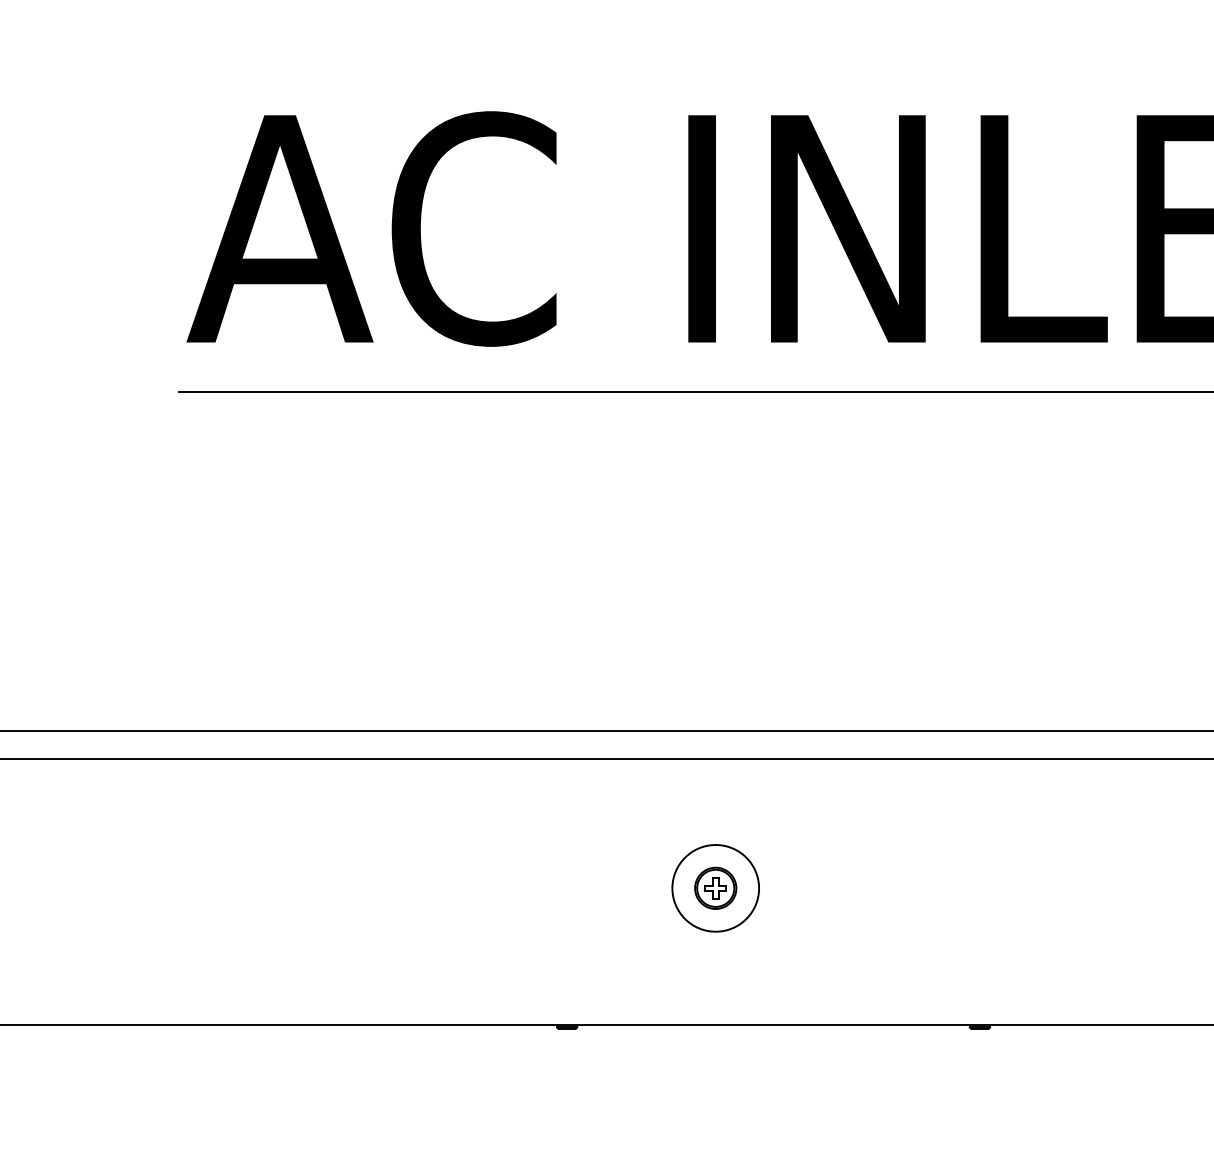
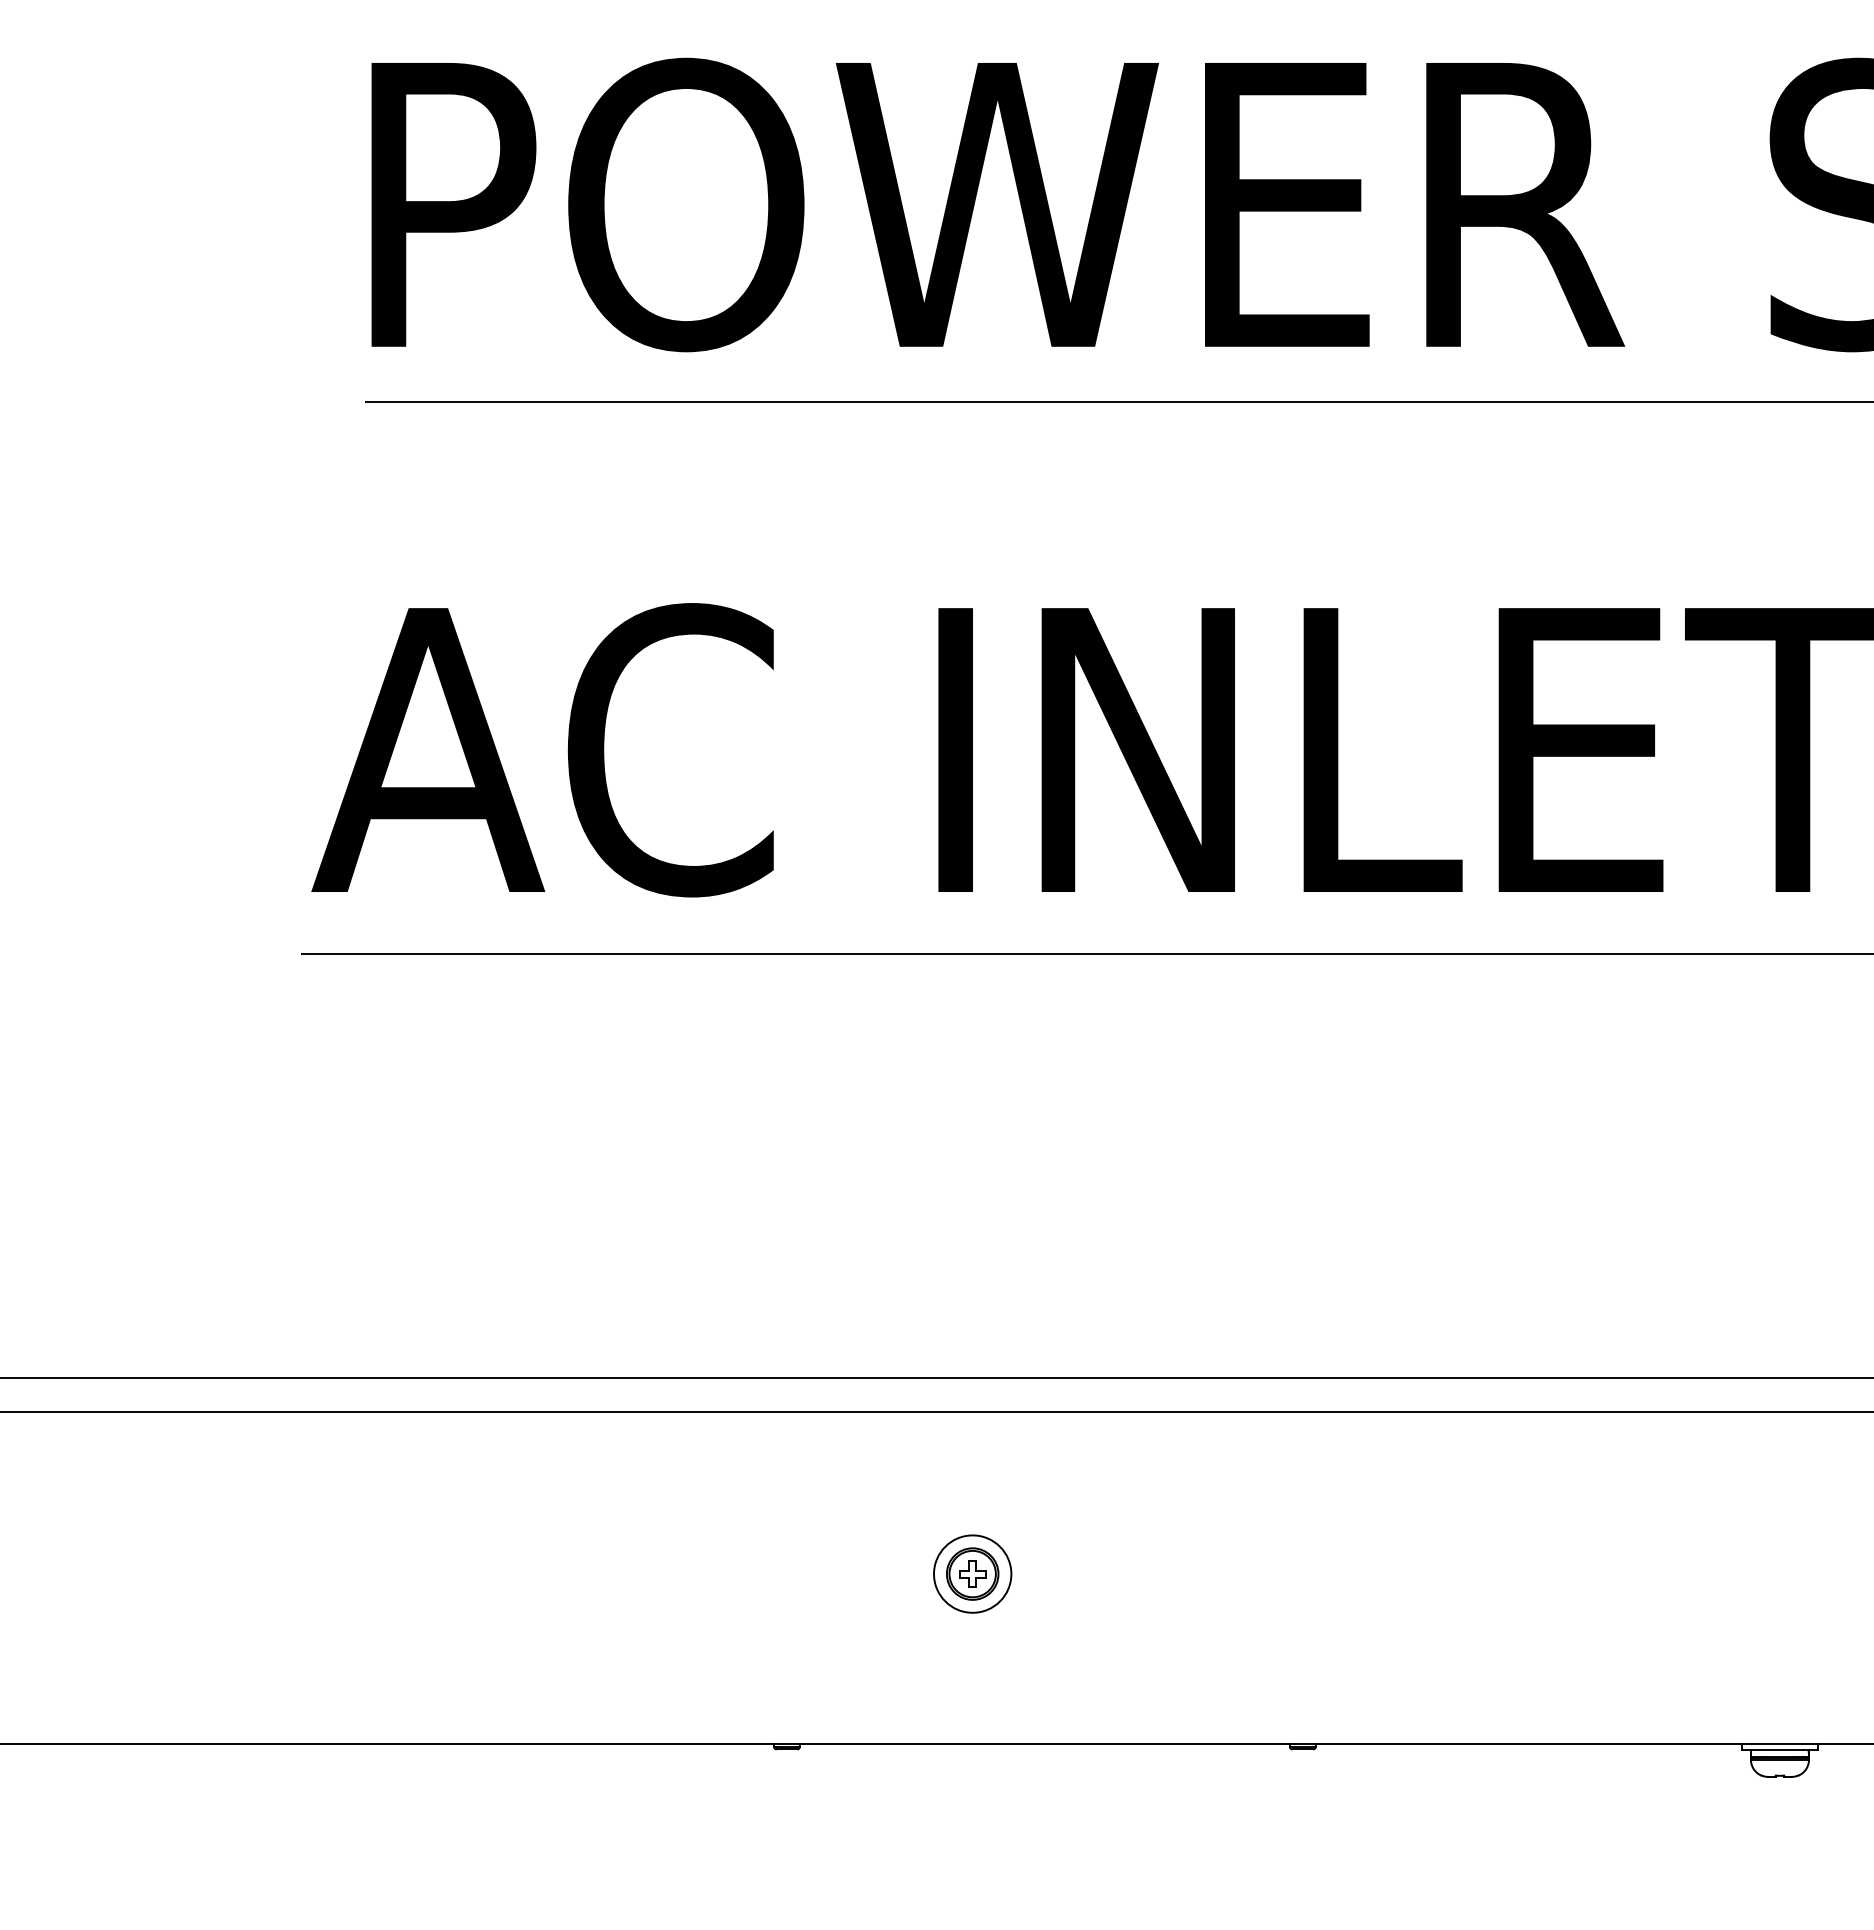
circle: (715, 887) -> (972, 1573), size x0.71

